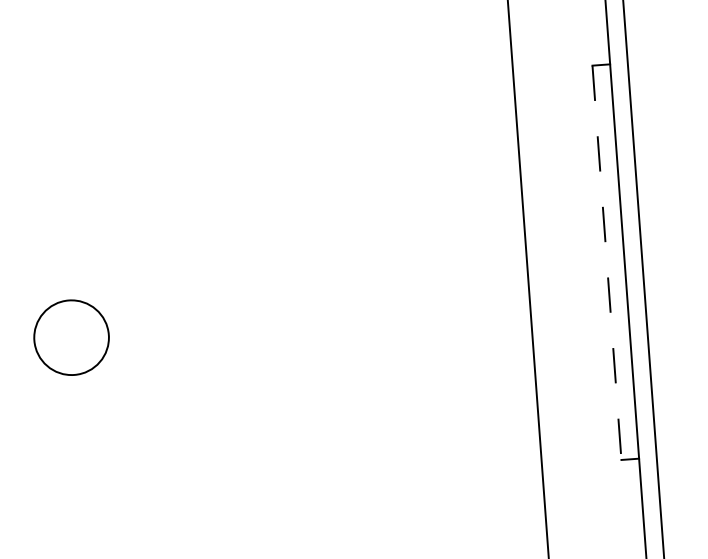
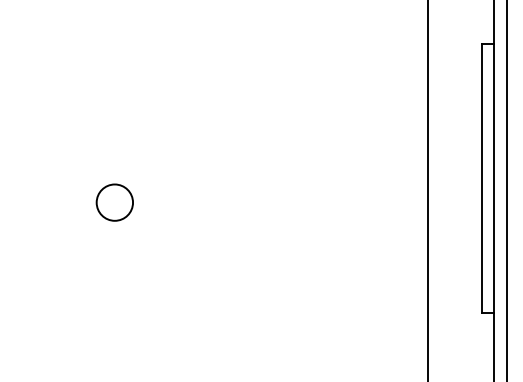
line: (607, 262) -> (482, 178), dashed -> solid
circle: (70, 337) -> (114, 202), size x0.71

